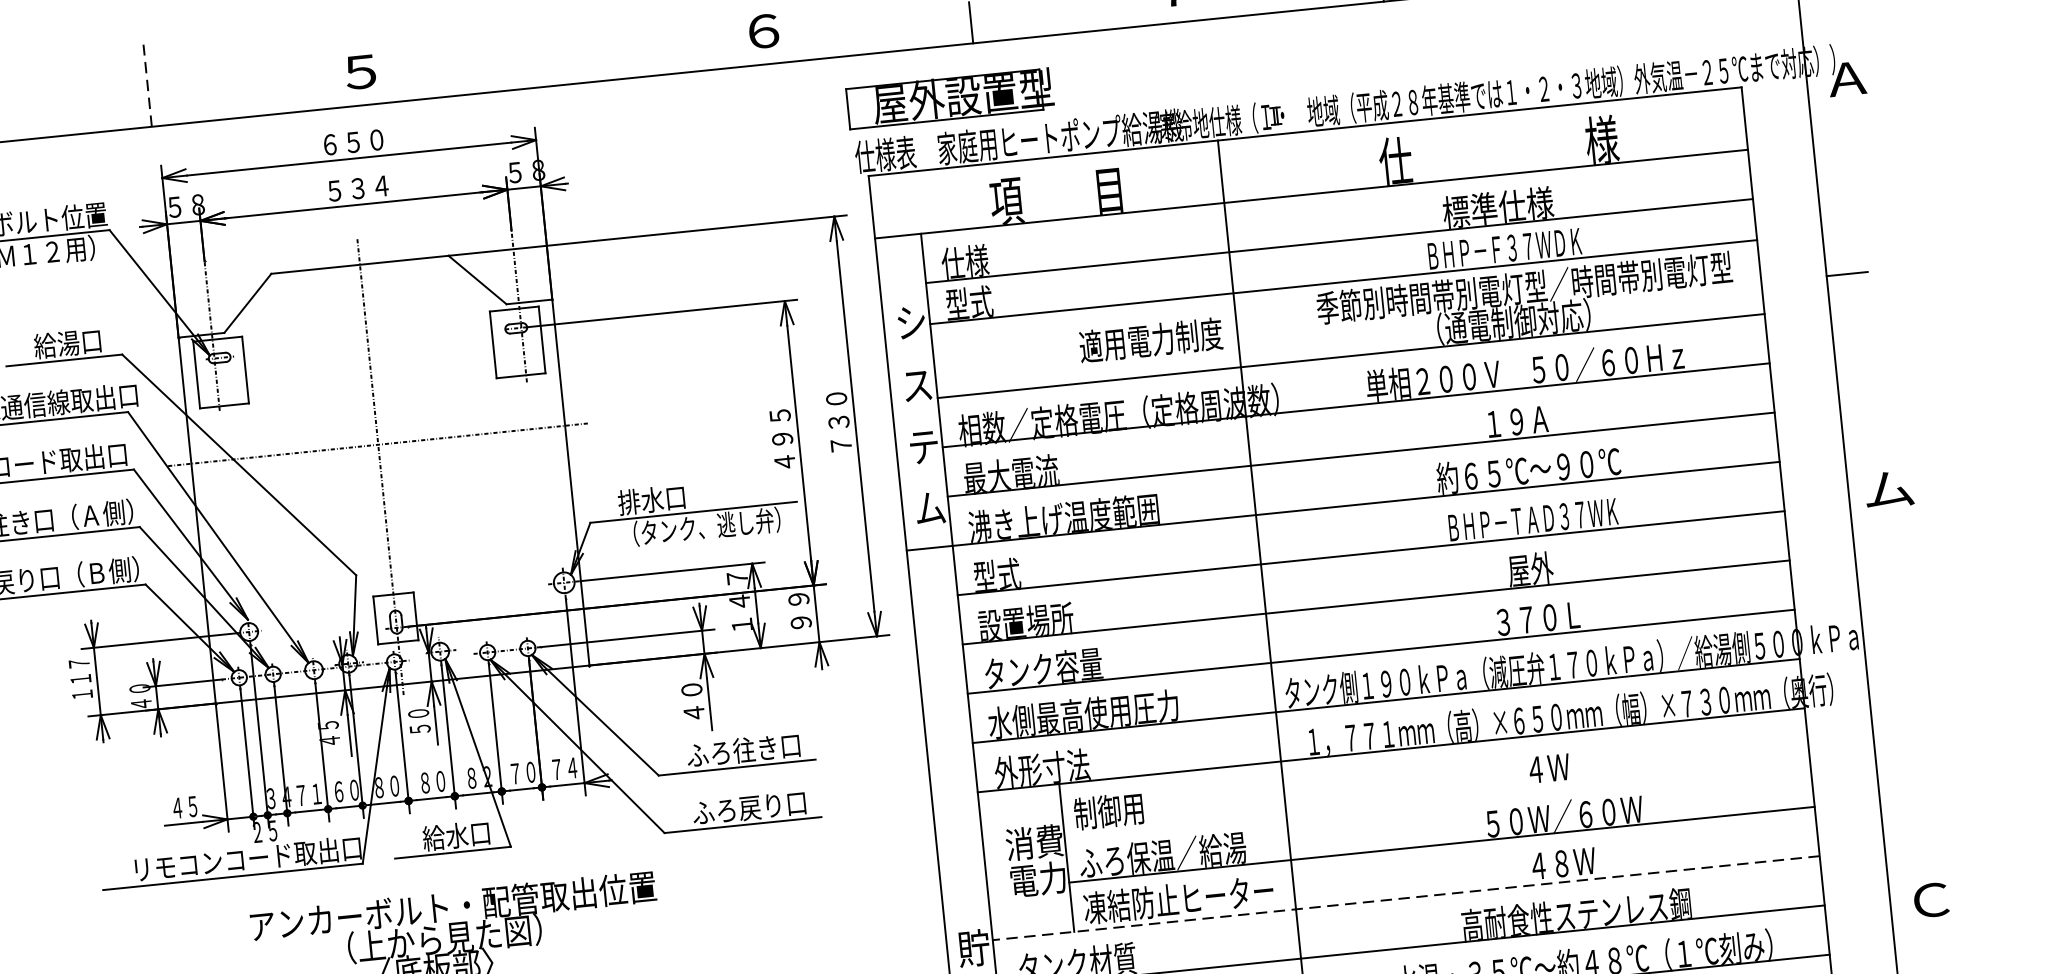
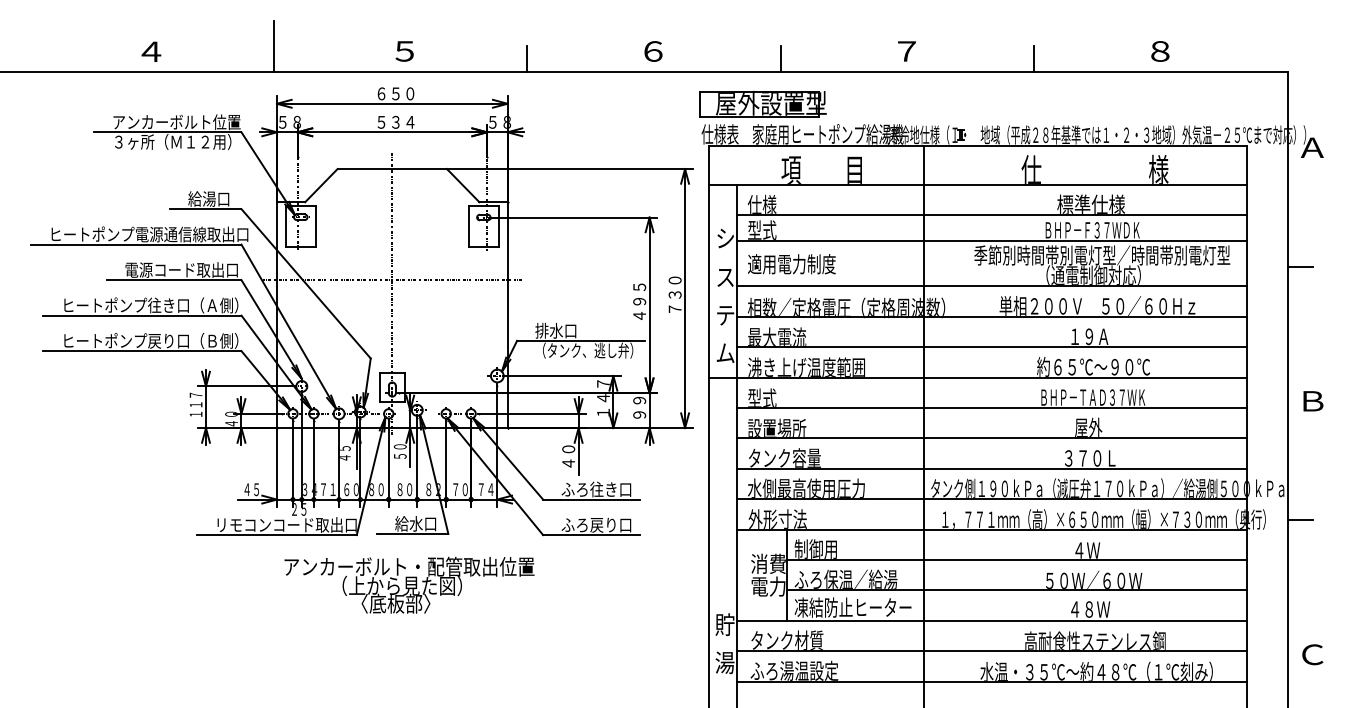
line: (560, 63) -> (527, 58), added
line: (147, 84) -> (273, 45), dashed -> solid
text: (1150, 340) -> (791, 264), moved
text: (1889, 490) -> (1312, 401), ム -> Ｂ
line: (1887, 684) -> (1299, 520), added
line: (1437, 796) -> (1017, 560), added
line: (1405, 897) -> (991, 620), dashed -> solid

